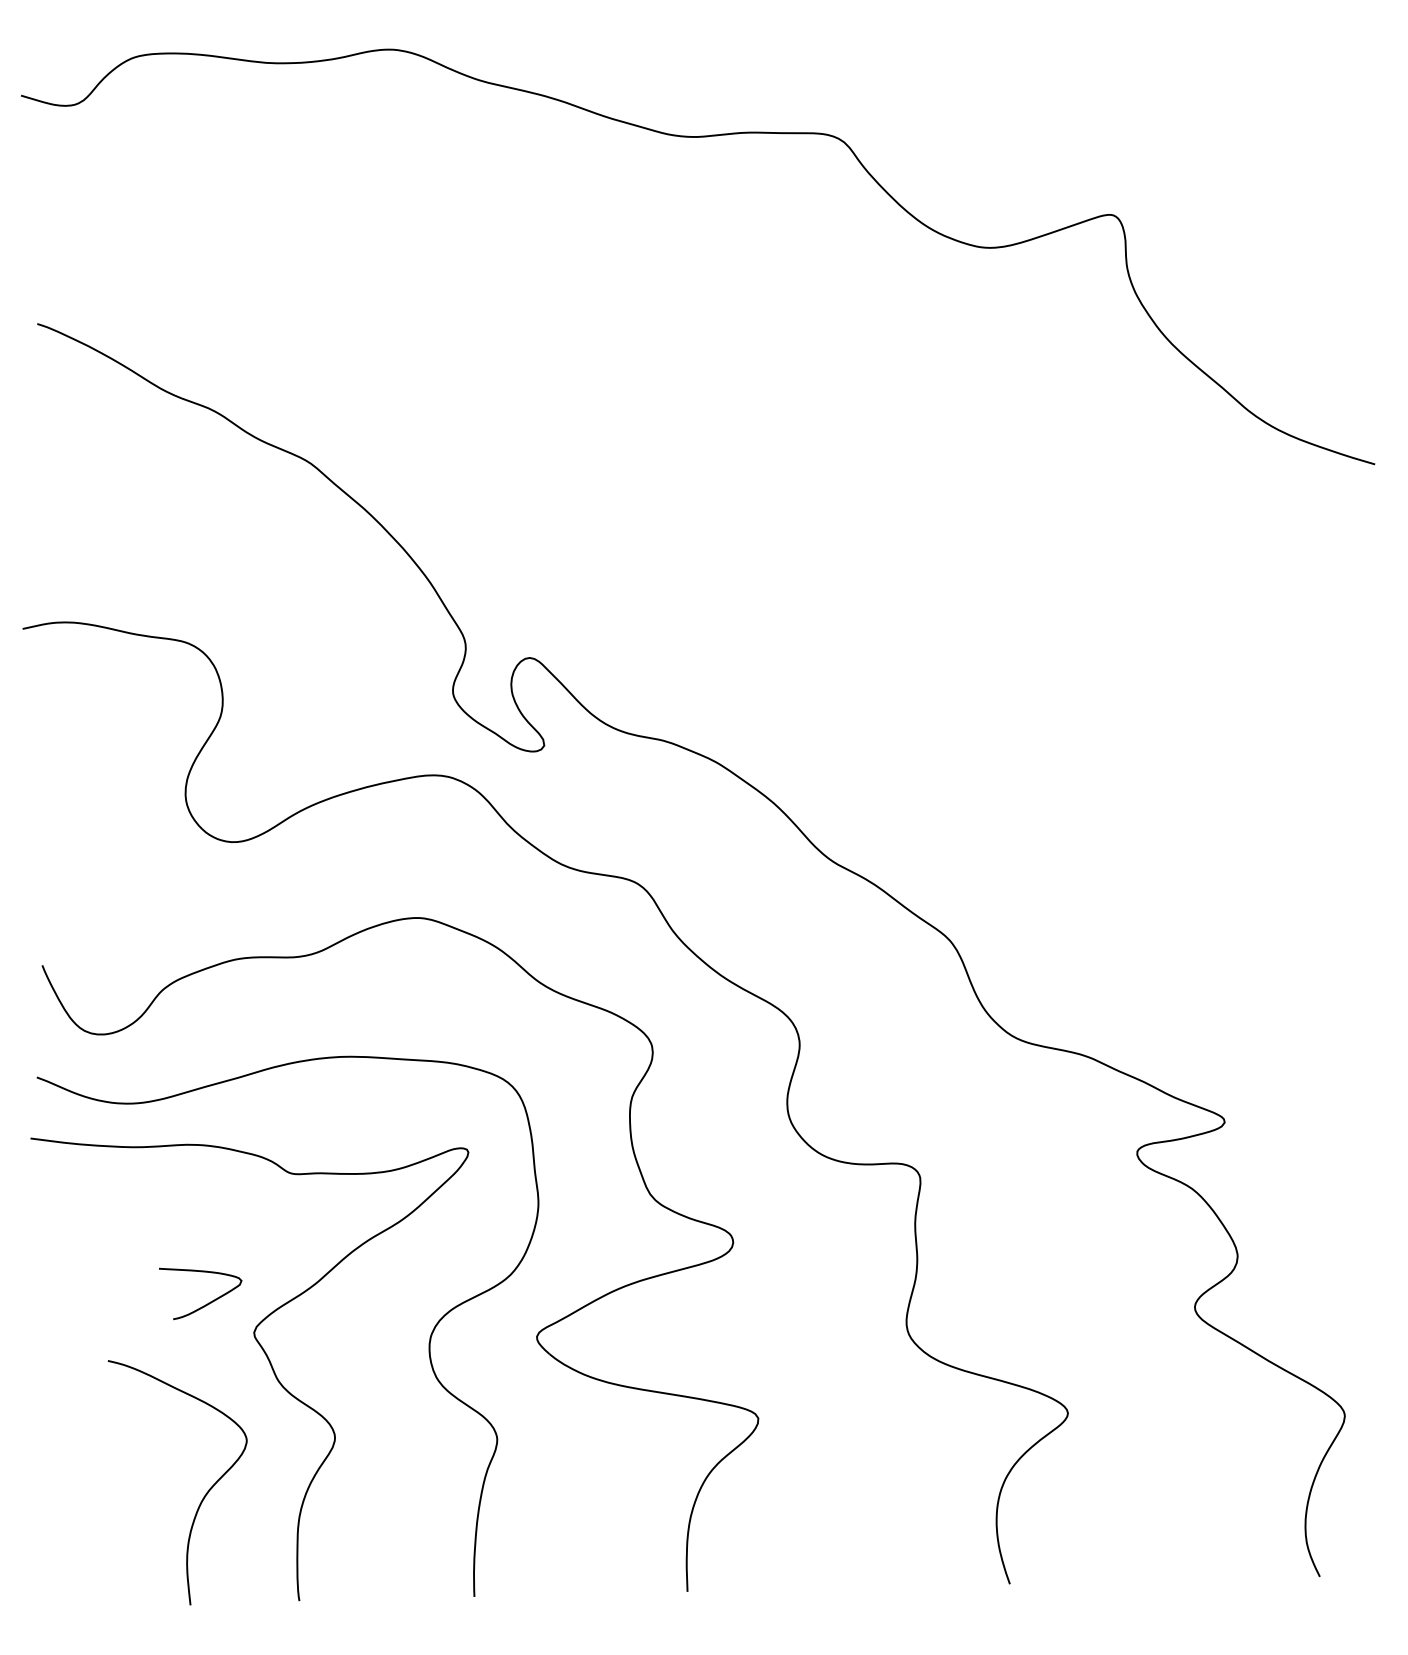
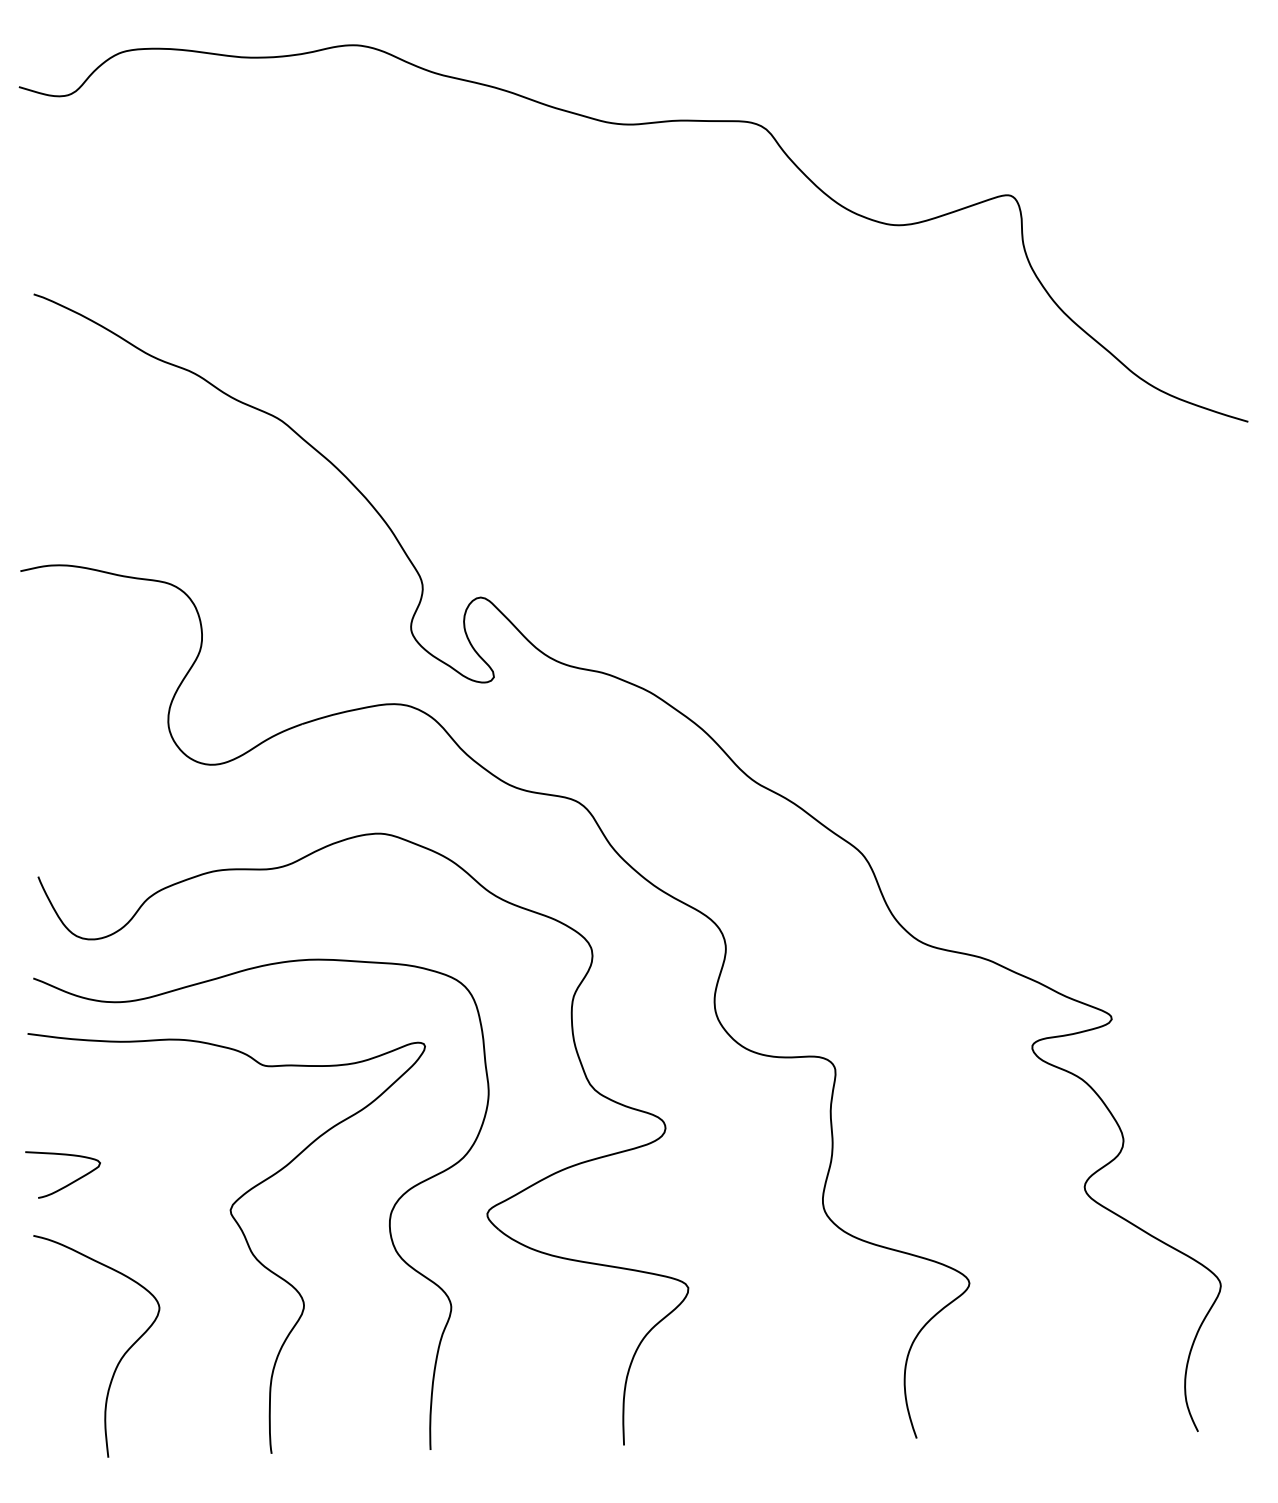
curve: (208, 1302) -> (70, 1182), moved
curve: (203, 1496) -> (120, 1358), moved

